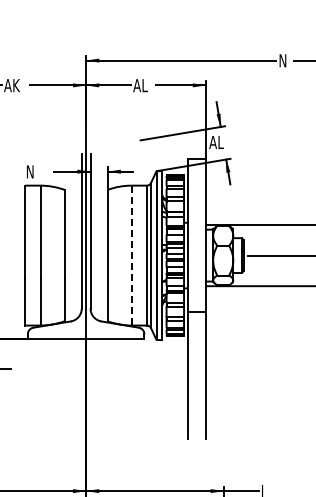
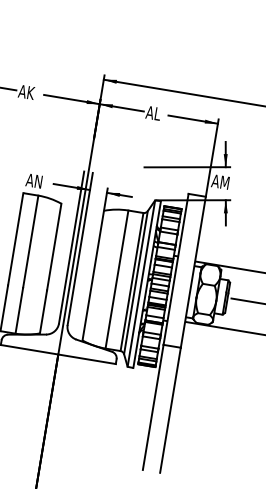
text: (222, 142) -> (224, 182), AL -> AM
text: (33, 171) -> (33, 180), N -> AN
line: (131, 255) -> (116, 279), dashed -> solid

